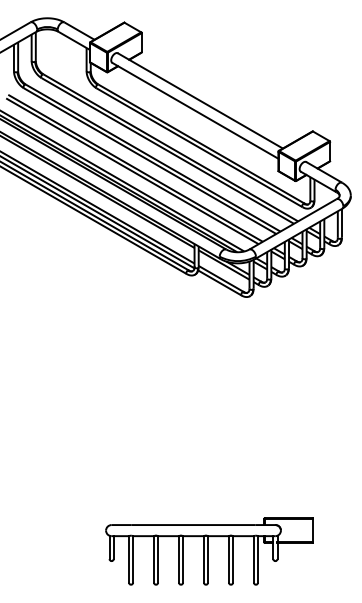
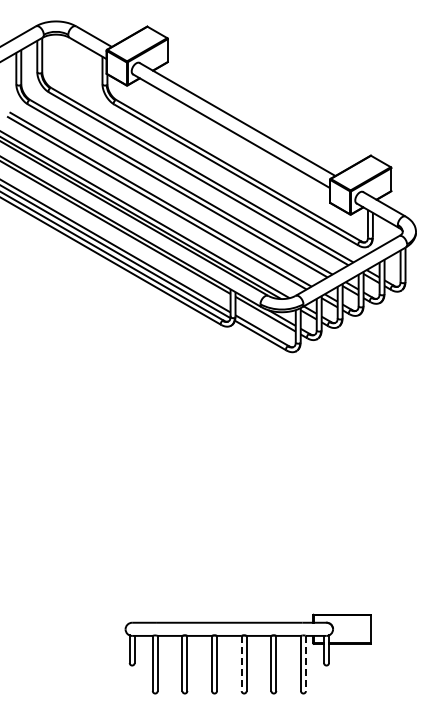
line: (203, 559) -> (241, 663), solid -> dashed
line: (257, 559) -> (305, 663), solid -> dashed

